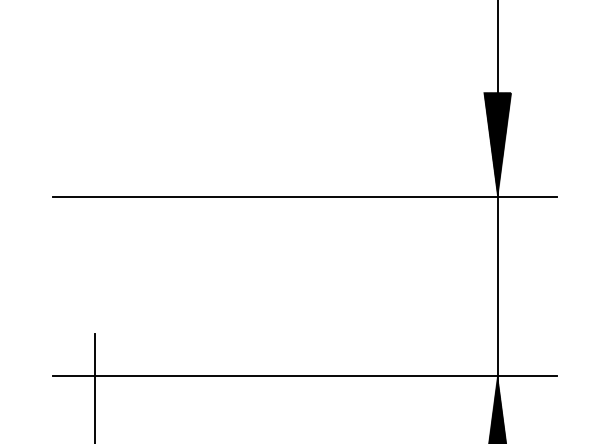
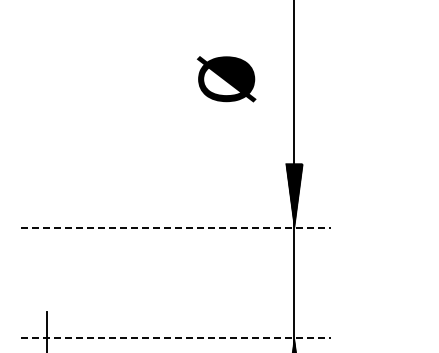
line: (306, 197) -> (176, 228), solid -> dashed
line: (306, 376) -> (176, 338), solid -> dashed

